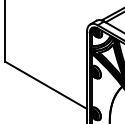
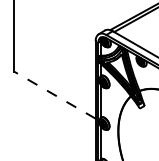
line: (45, 84) -> (54, 94), solid -> dashed

